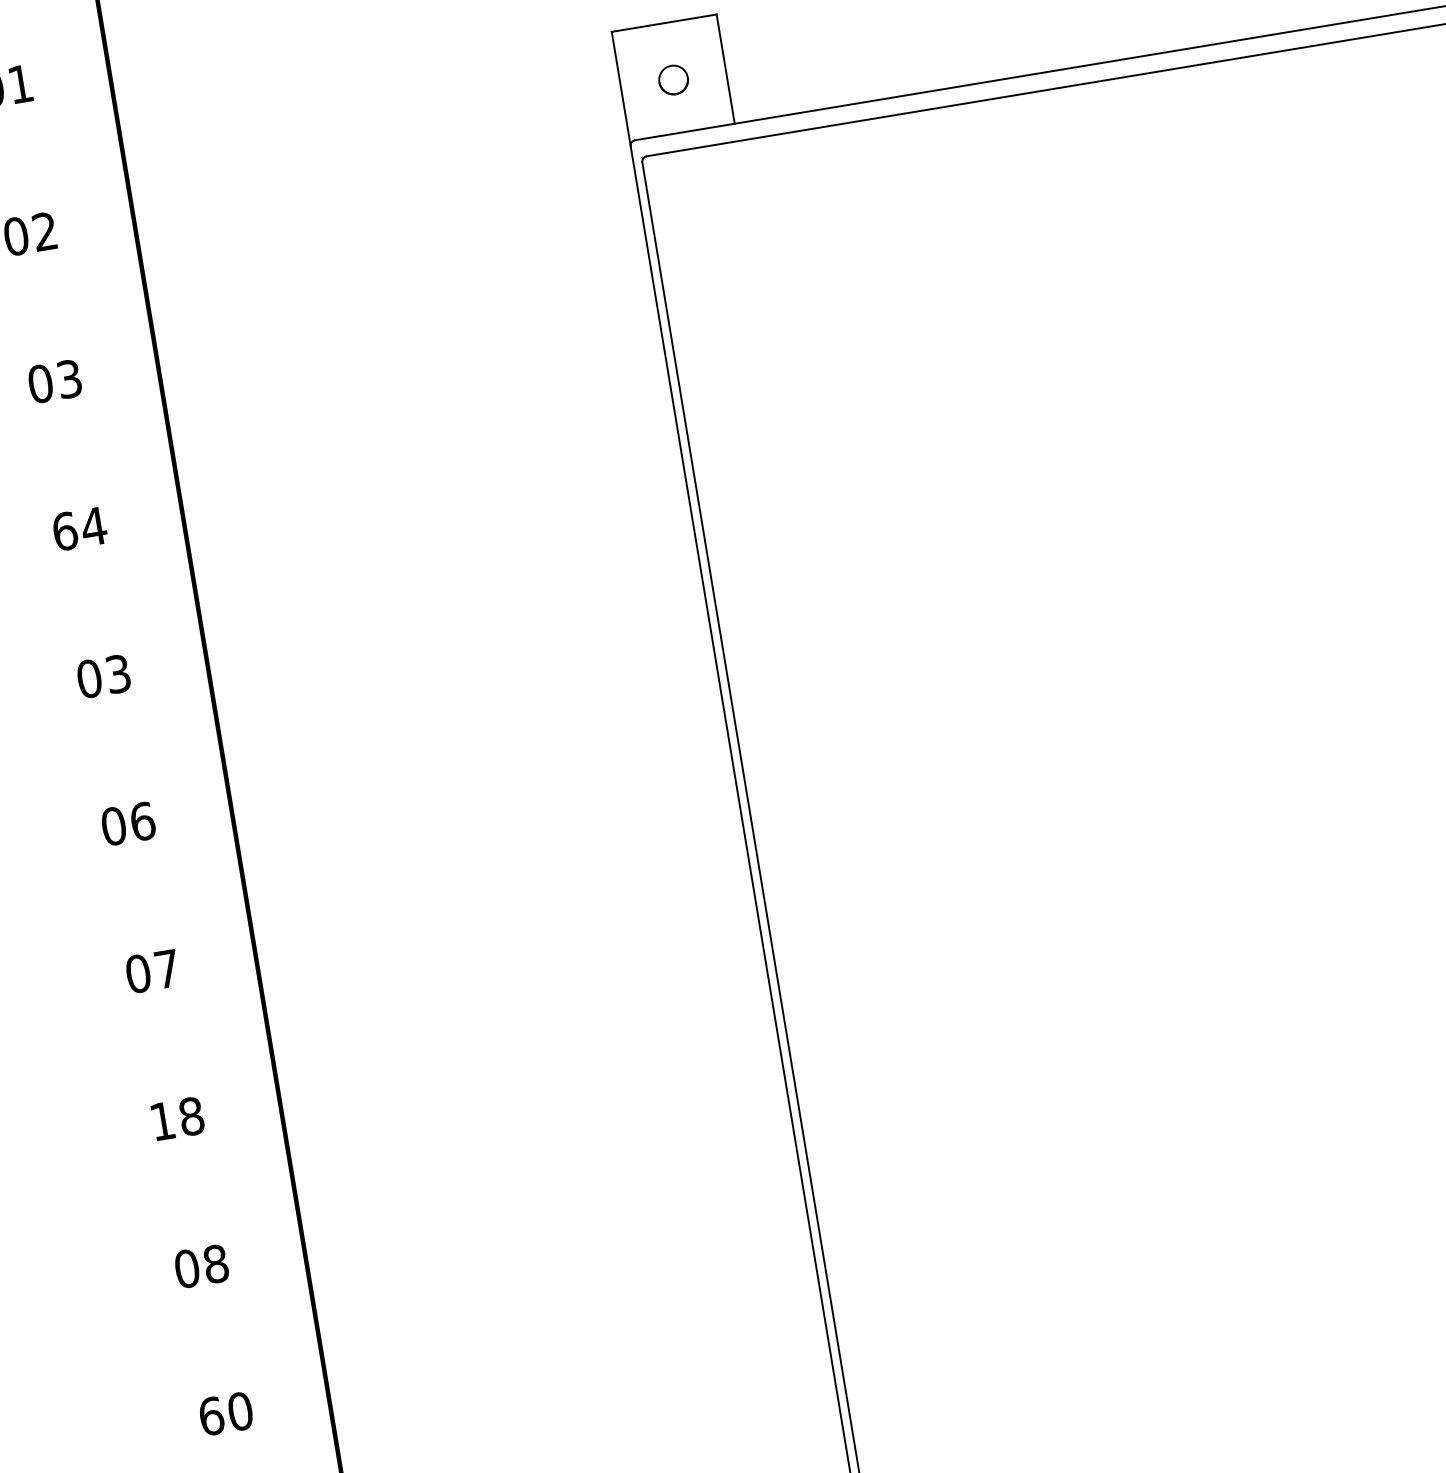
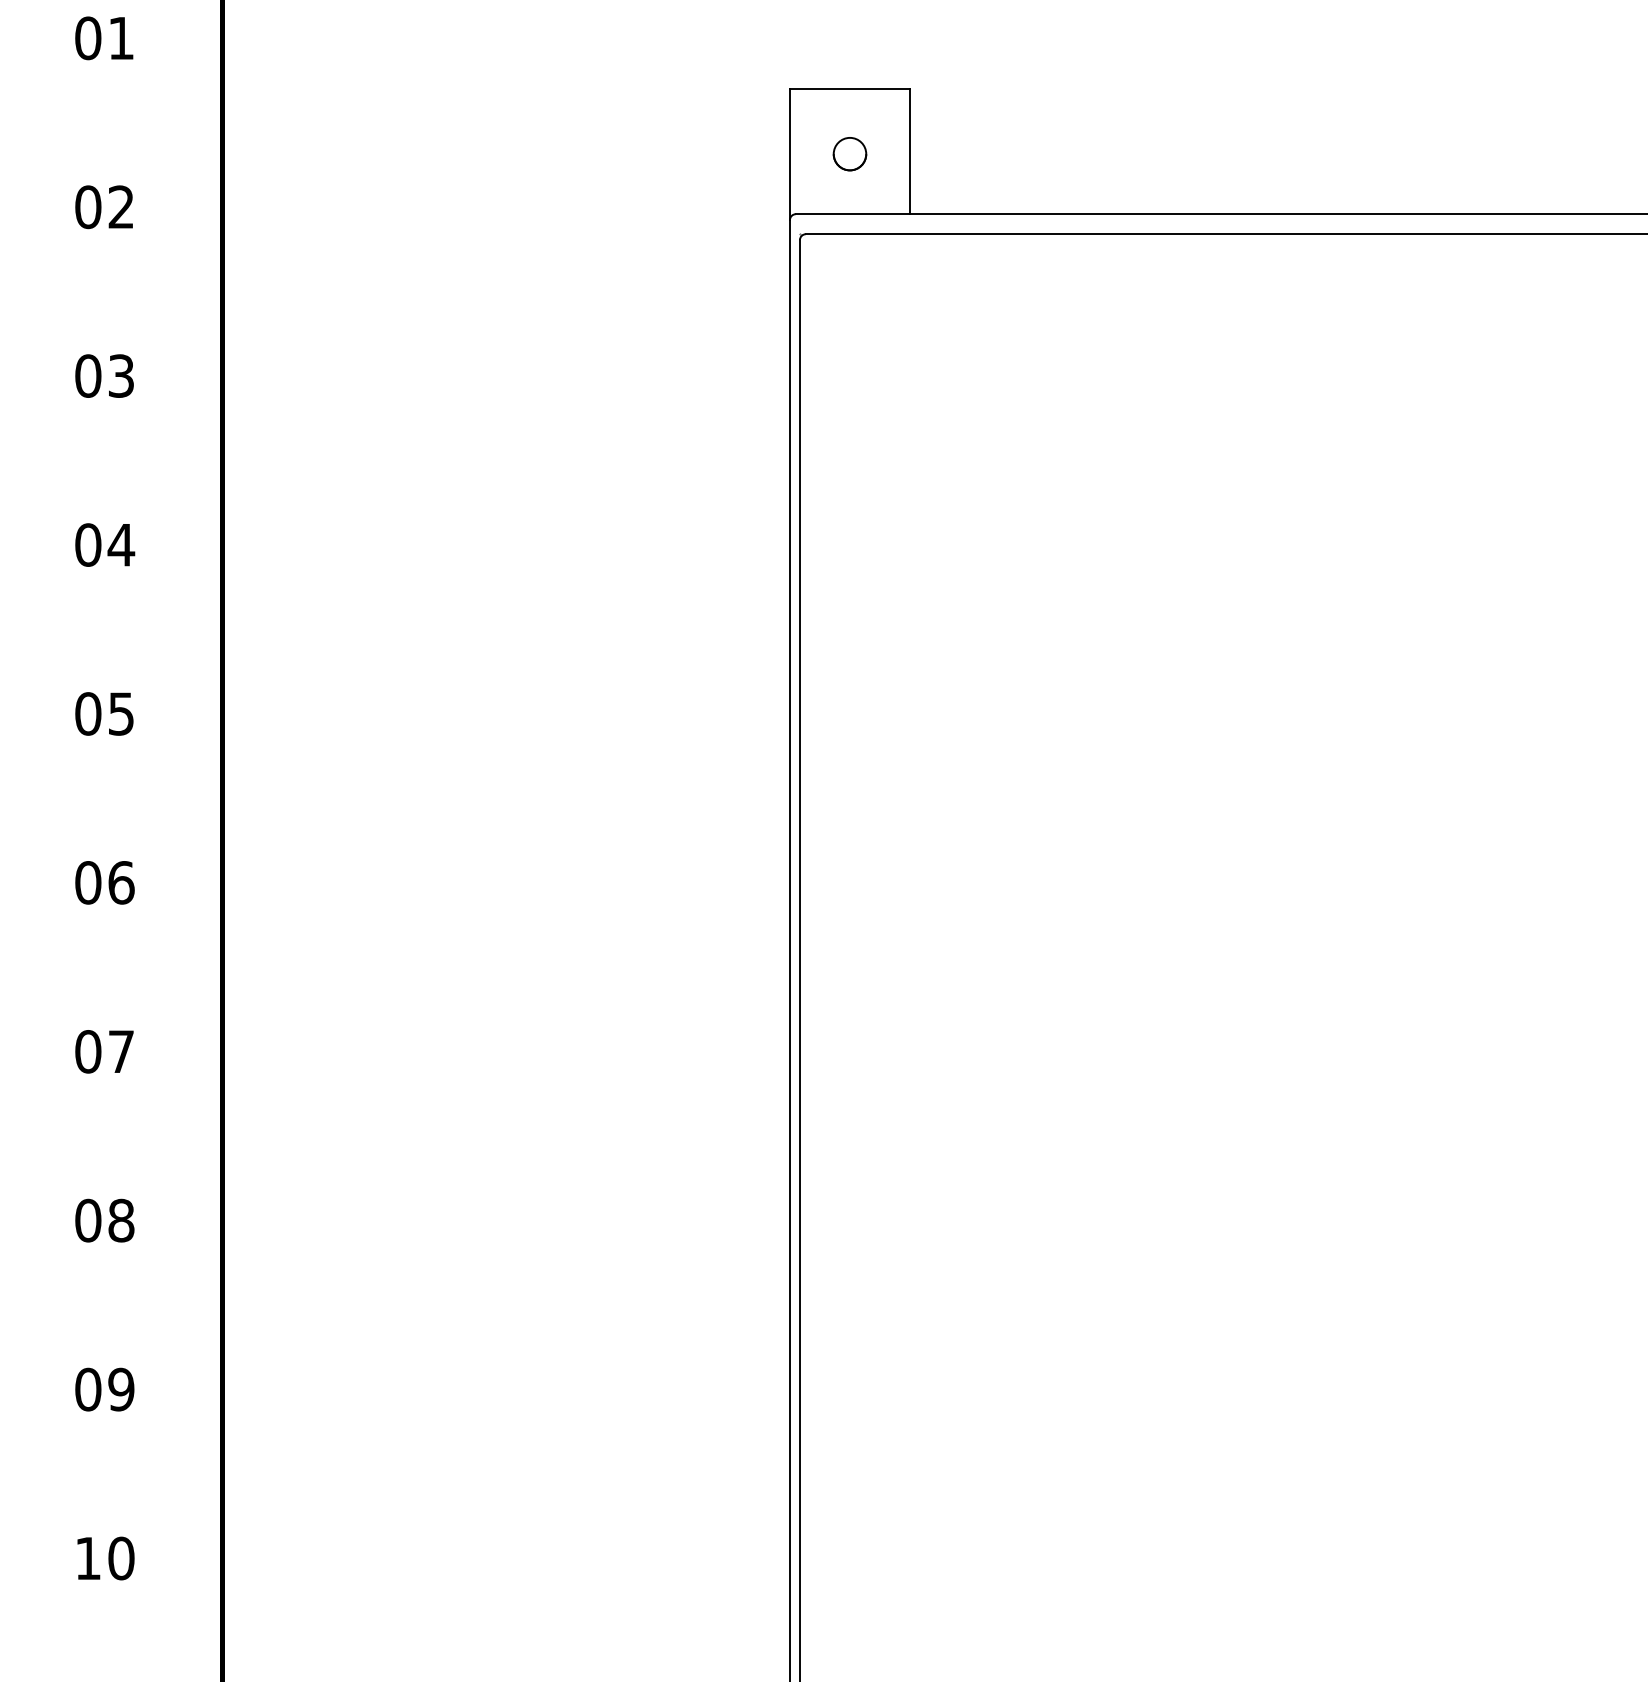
text: (65, 530) -> (88, 544), 64 -> 04
text: (118, 673) -> (121, 713), 03 -> 05
text: (162, 1121) -> (88, 1220), 18 -> 08
text: (216, 1263) -> (121, 1389), 08 -> 09
text: (211, 1416) -> (88, 1558), 60 -> 10

